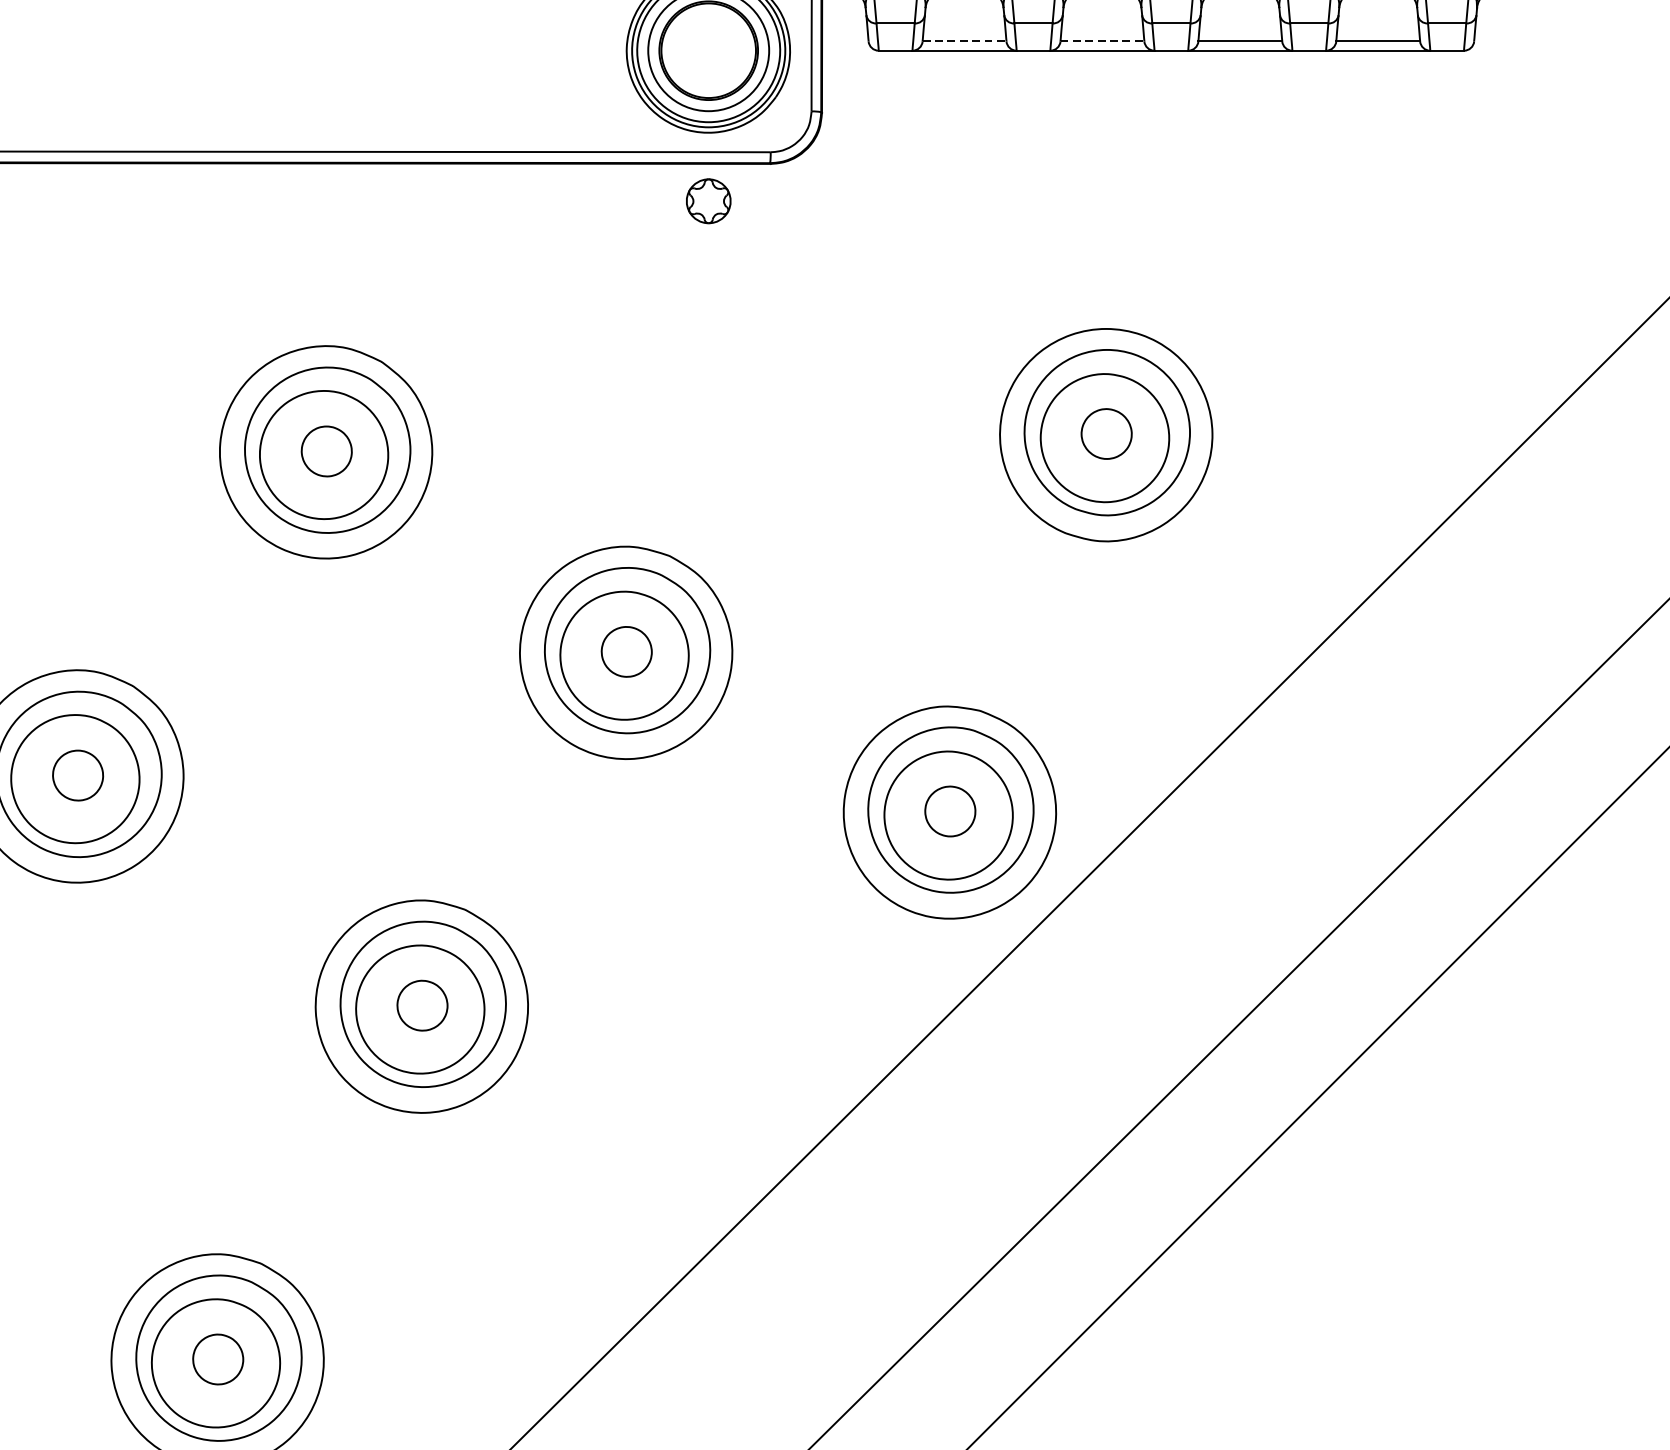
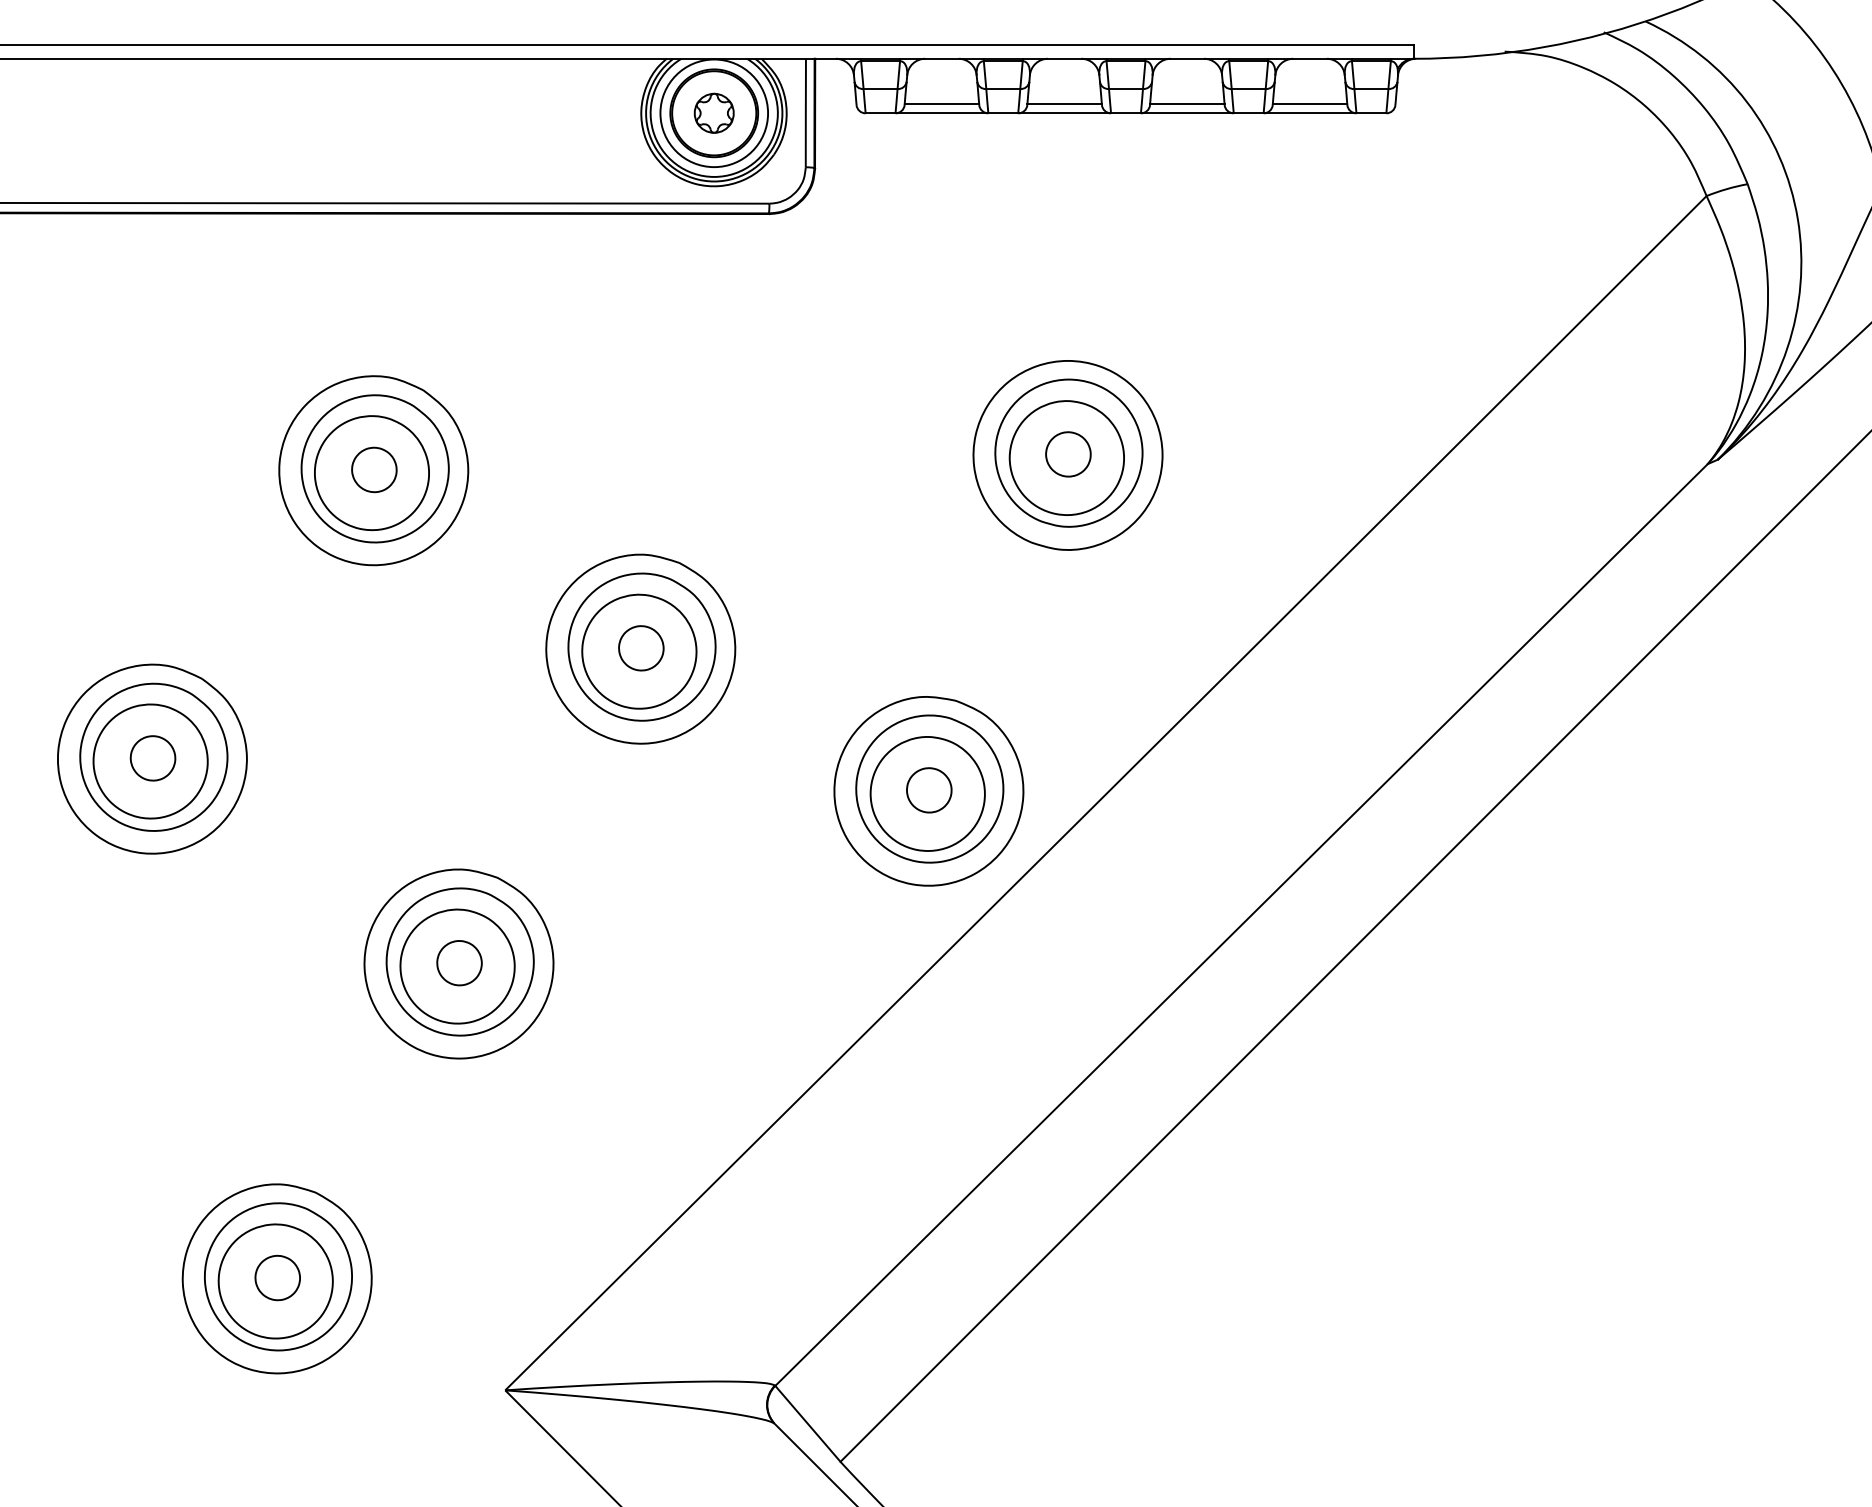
line: (965, 40) -> (942, 104), dashed -> solid
line: (1103, 40) -> (1065, 104), dashed -> solid
part: (707, 200) -> (713, 112), moved

